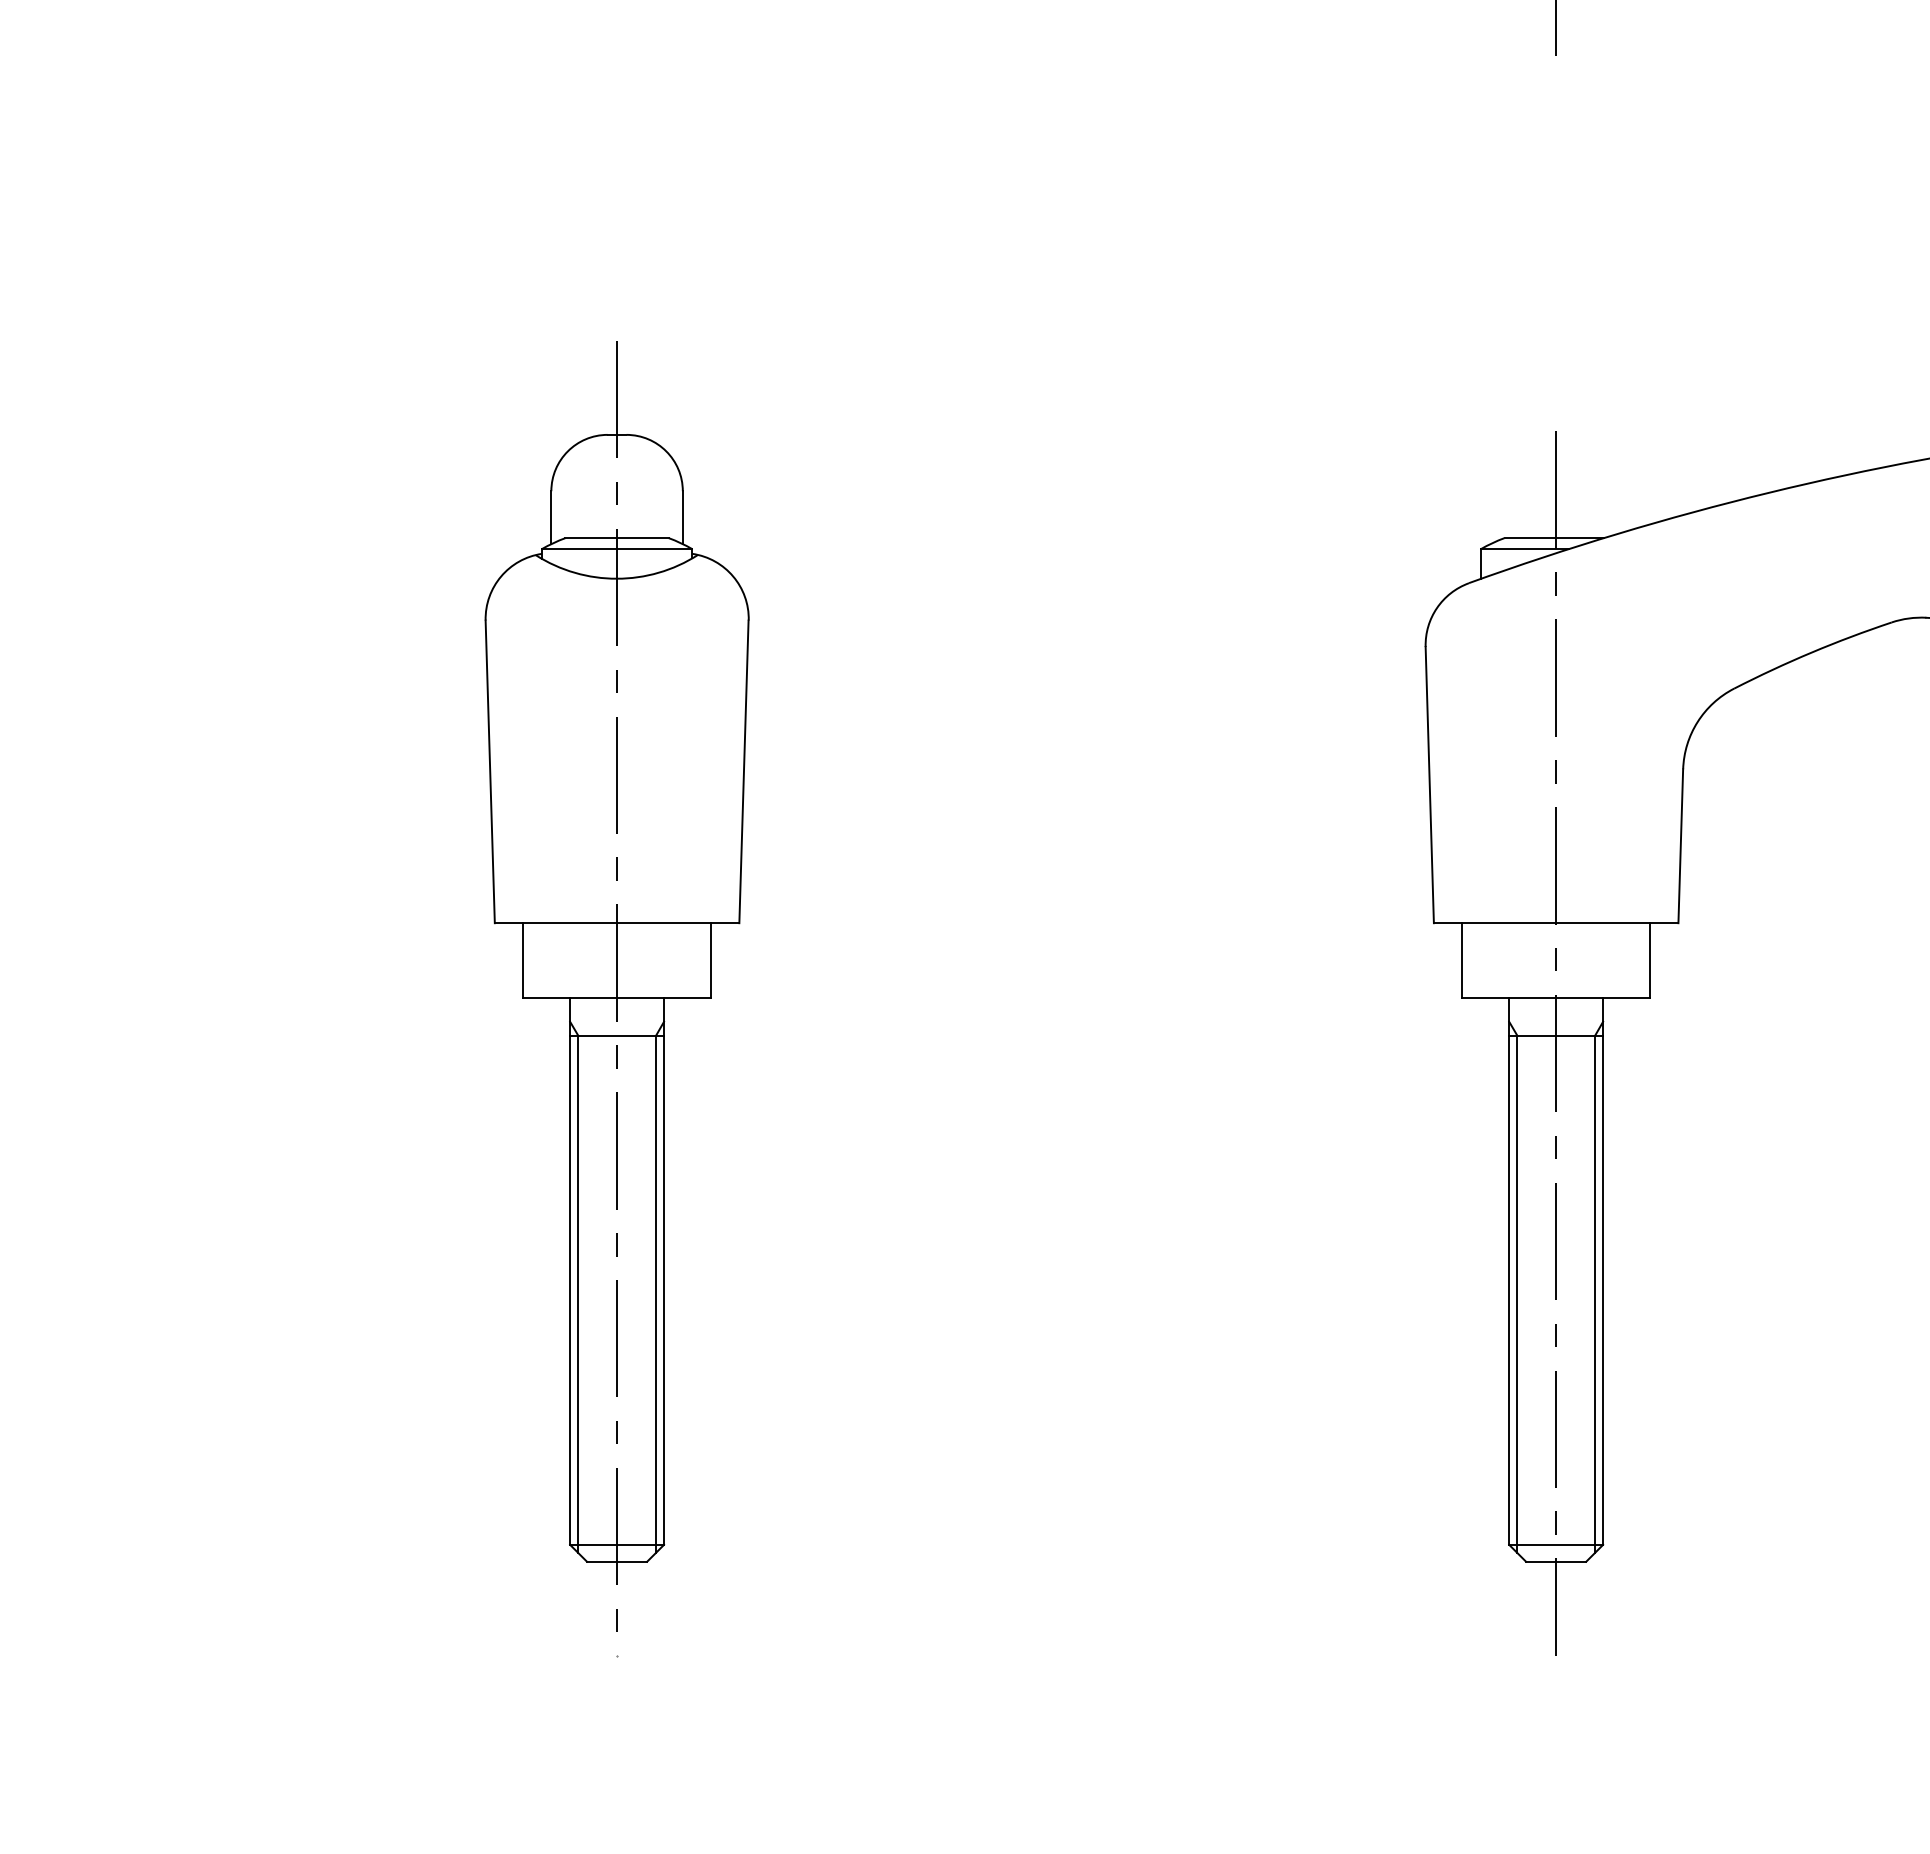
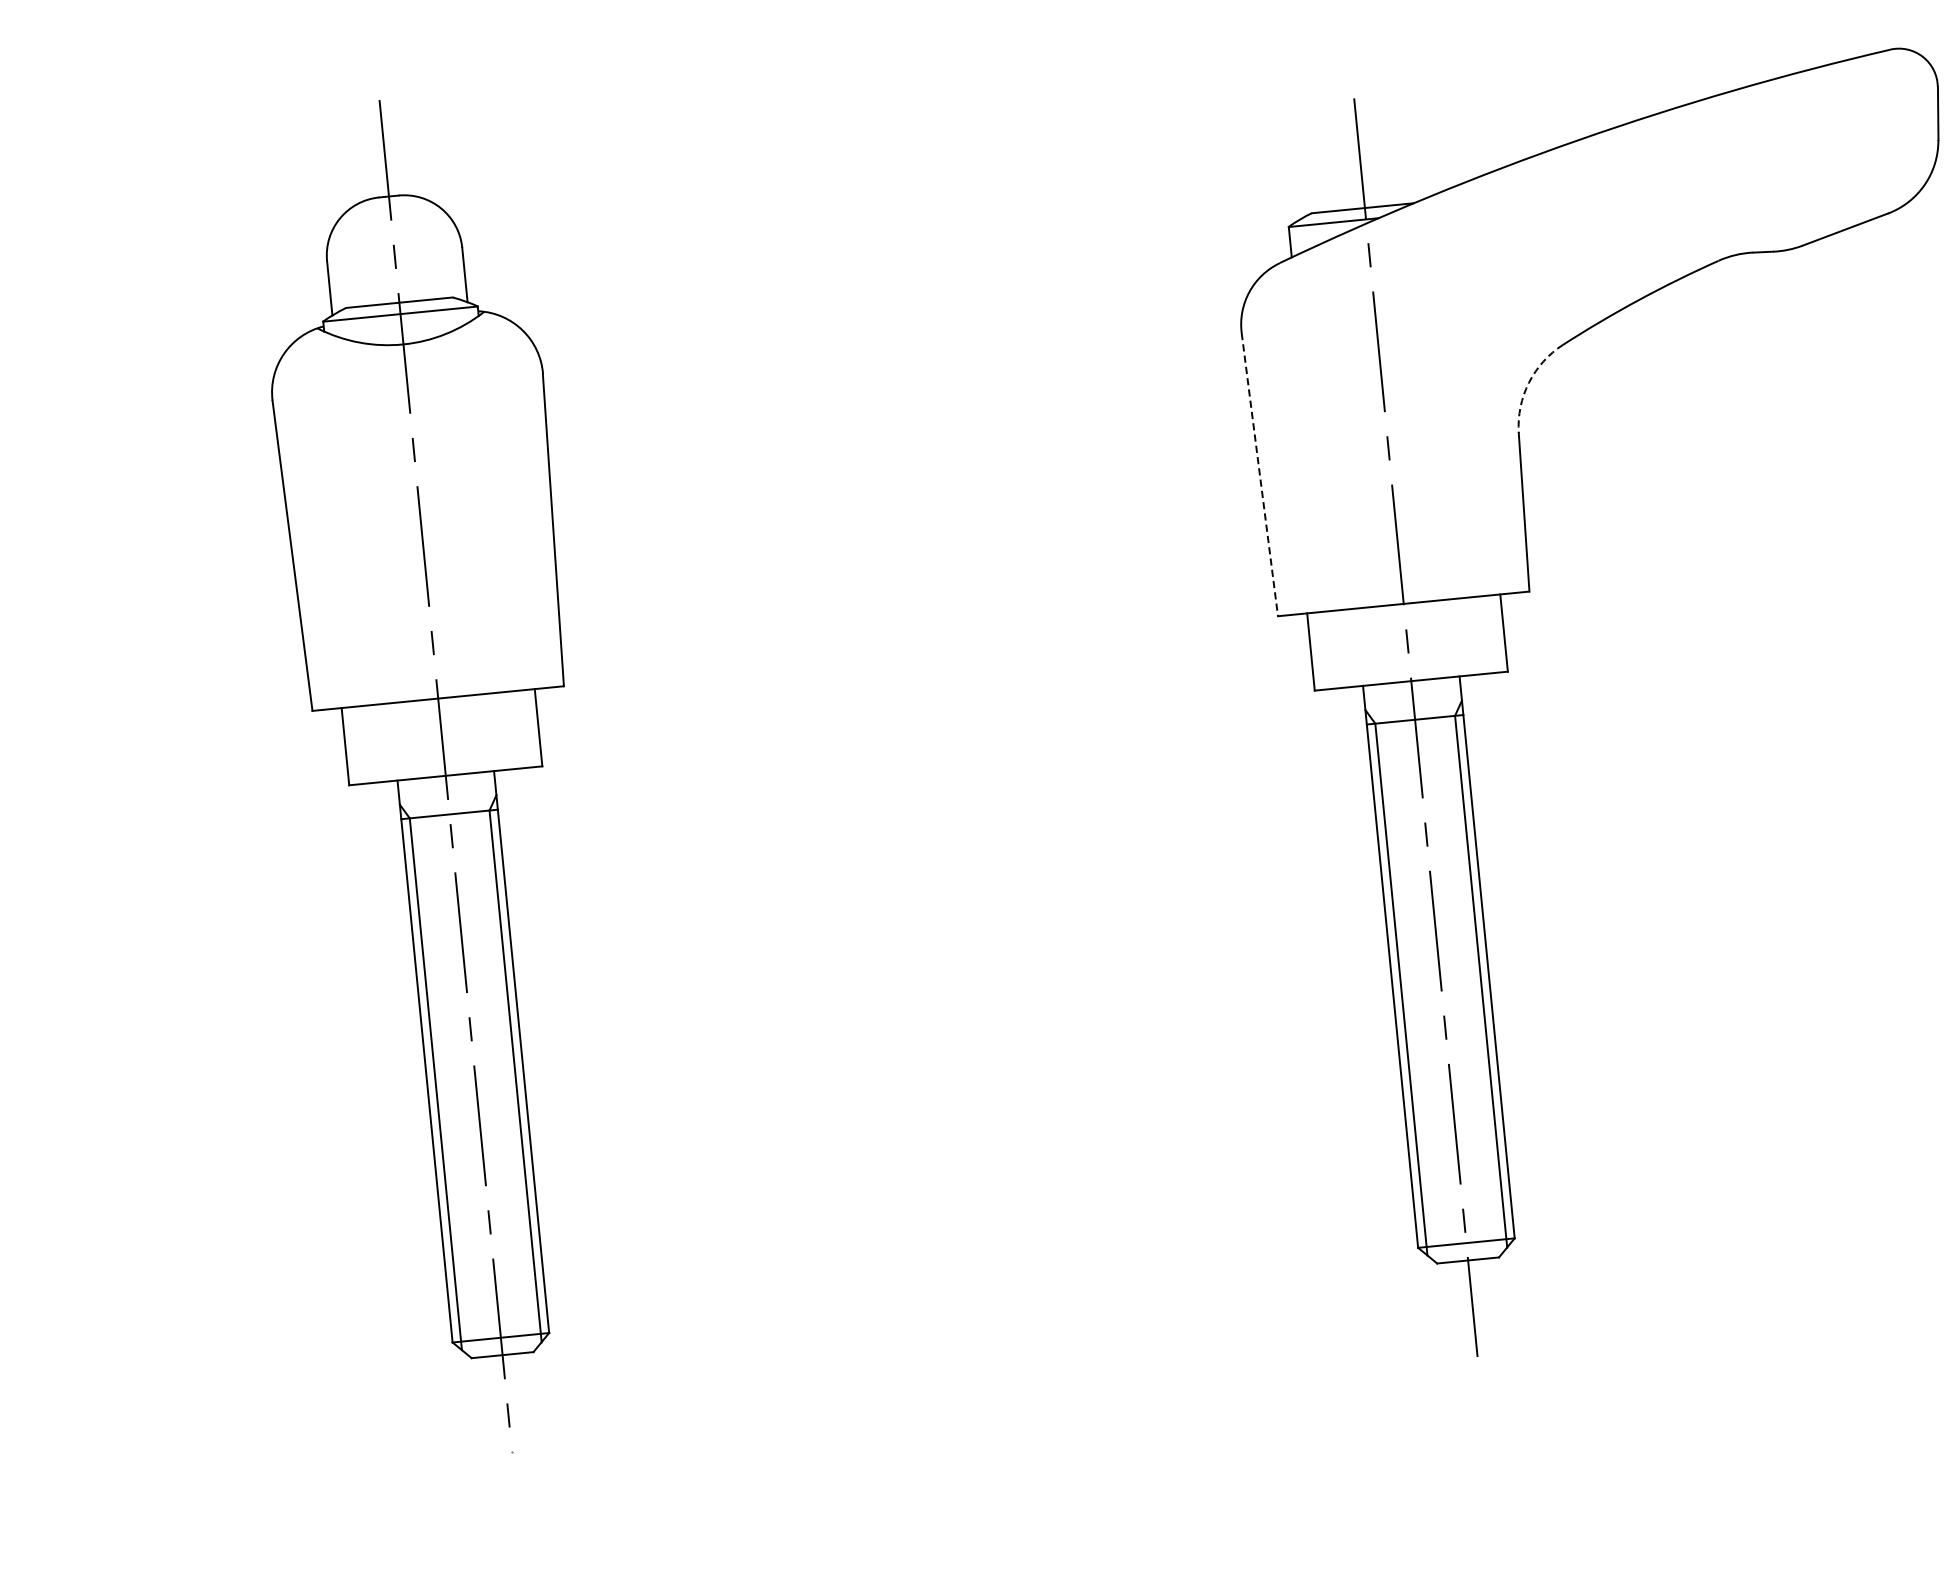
arc: (1697, 722) -> (1528, 383), solid -> dashed
line: (1429, 785) -> (1259, 475), solid -> dashed

